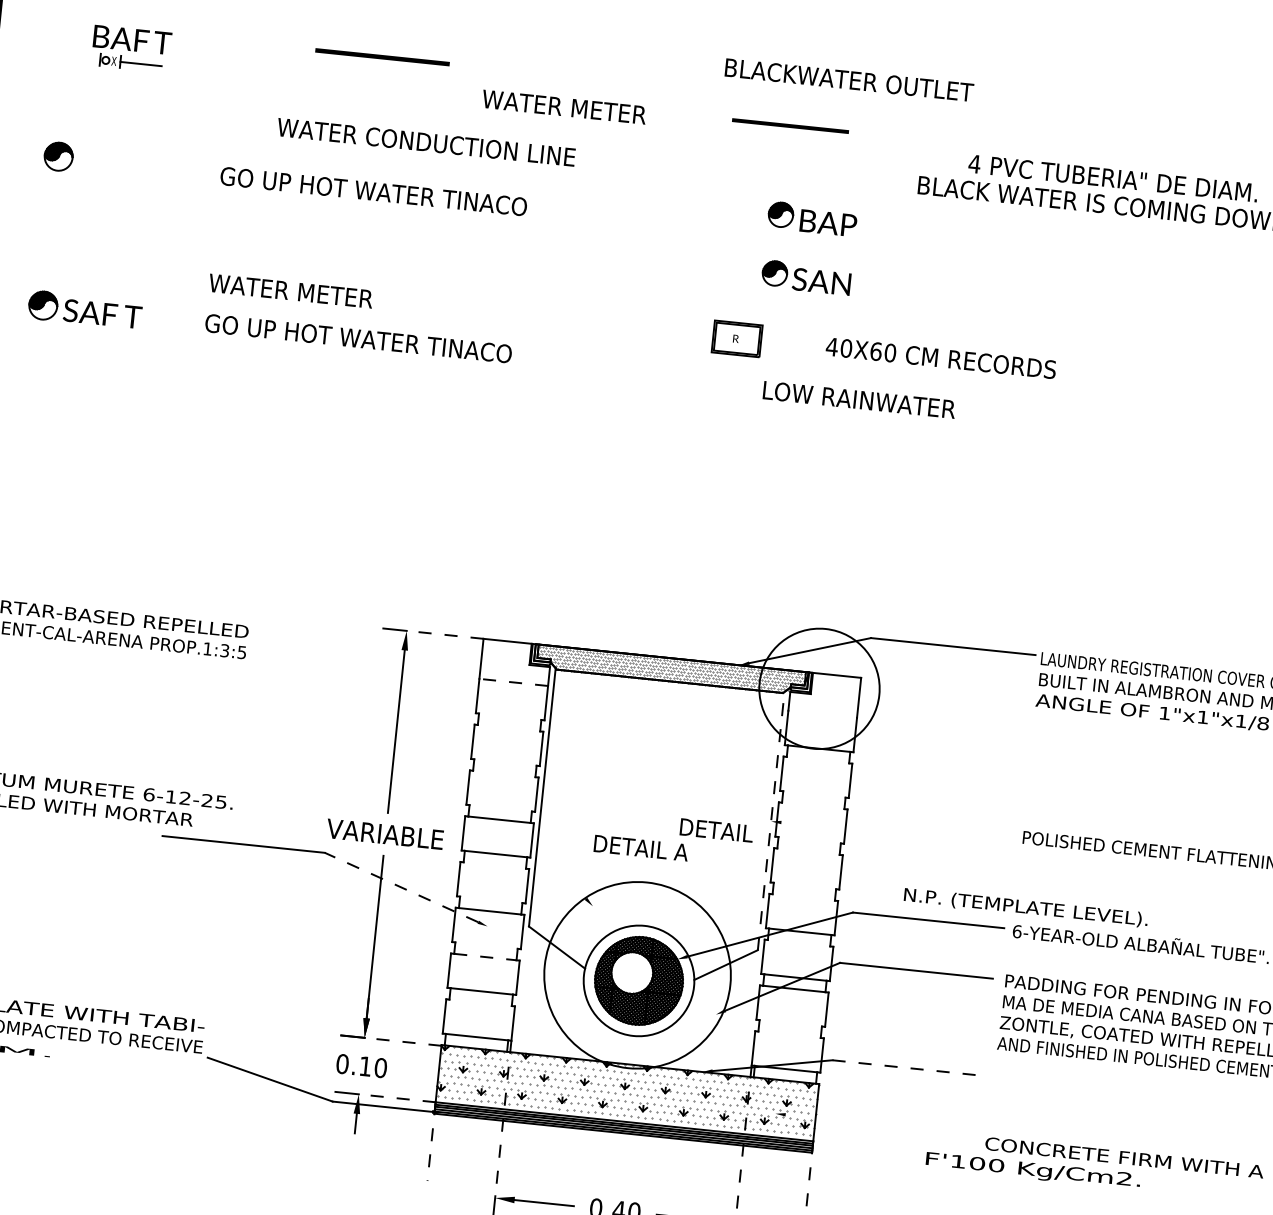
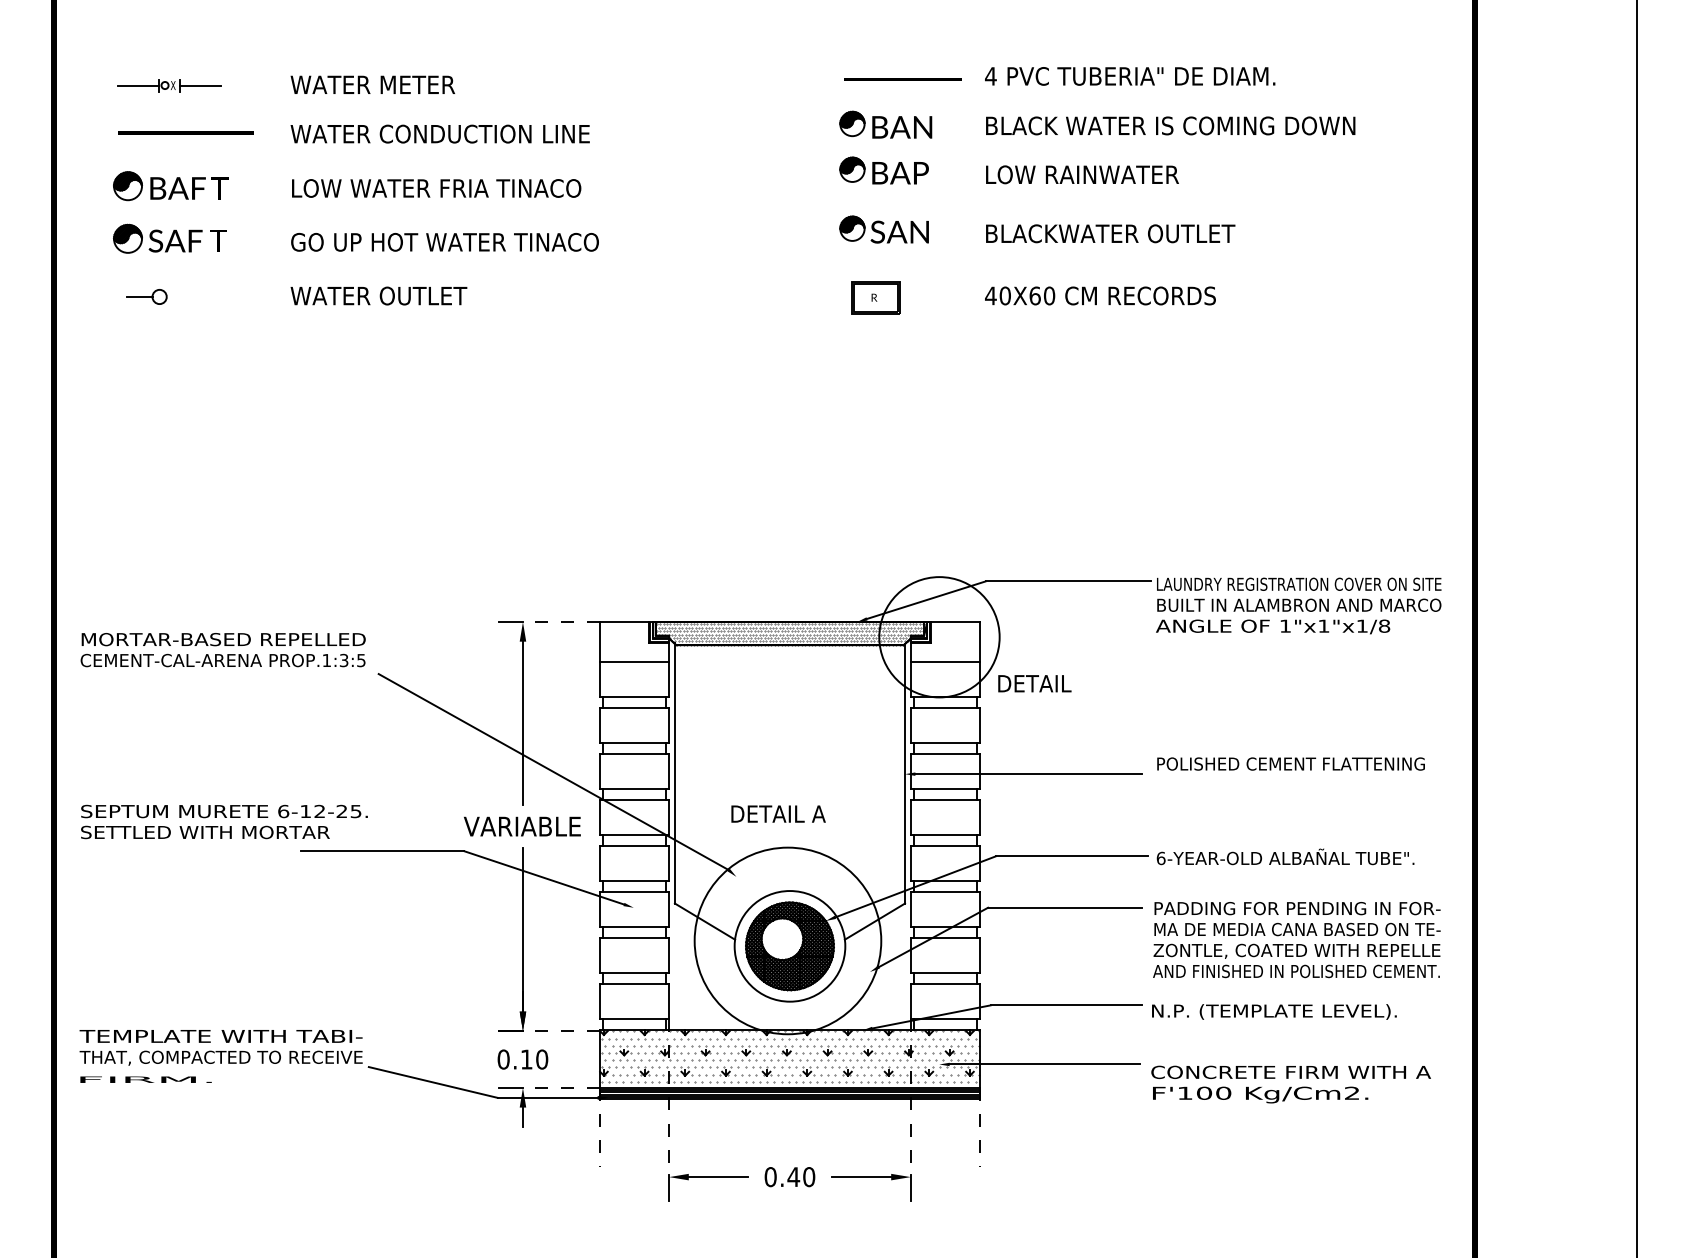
text: (132, 40) -> (189, 188), moved
line: (382, 56) -> (185, 132), moved
line: (79, 57) -> (138, 85), added
text: (849, 79) -> (1110, 233), moved
text: (564, 106) -> (372, 84), moved
line: (790, 126) -> (902, 79), moved
text: (425, 141) -> (439, 133), moved
part: (818, 173) -> (885, 124), added
text: (1113, 178) -> (1130, 76), moved
text: (373, 191) -> (444, 188), GO UP HOT WATER TINACO -> LOW WATER FRIA TINACO
part: (65, 268) -> (146, 296), added
text: (341, 295) -> (423, 295), WATER METER -> WATER OUTLET
part: (84, 309) -> (169, 238), moved
text: (358, 338) -> (444, 242), moved
part: (737, 338) -> (875, 297), moved
text: (941, 357) -> (1100, 295), moved
text: (859, 399) -> (1082, 174), moved
line: (513, 682) -> (634, 662), dashed -> solid
line: (821, 714) -> (944, 662), added
line: (510, 716) -> (634, 696), added
line: (508, 728) -> (634, 708), added
line: (817, 760) -> (944, 708), added
line: (505, 762) -> (634, 742), added
line: (504, 774) -> (634, 754), added
line: (421, 783) -> (553, 772), added
line: (813, 794) -> (944, 742), added
line: (812, 805) -> (944, 754), added
line: (500, 807) -> (634, 788), added
line: (771, 820) -> (905, 773), dashed -> solid
text: (716, 830) -> (1034, 683), moved
line: (893, 834) -> (1028, 774), added
line: (808, 839) -> (944, 788), added
line: (807, 851) -> (944, 800), added
line: (494, 865) -> (634, 846), added
line: (804, 885) -> (944, 834), added
line: (400, 887) -> (543, 877), dashed -> solid
line: (802, 897) -> (944, 846), added
line: (491, 899) -> (634, 880), added
text: (1026, 907) -> (1274, 1011), moved
line: (798, 943) -> (944, 892), added
line: (486, 945) -> (634, 926), added
line: (486, 957) -> (635, 938), dashed -> solid
line: (480, 1002) -> (634, 984), added
line: (790, 1022) -> (944, 972), added
line: (788, 1034) -> (944, 984), added
line: (907, 1068) -> (1066, 1005), dashed -> solid
line: (880, 1124) -> (1044, 1064), added
text: (1033, 1170) -> (1260, 1094), moved

